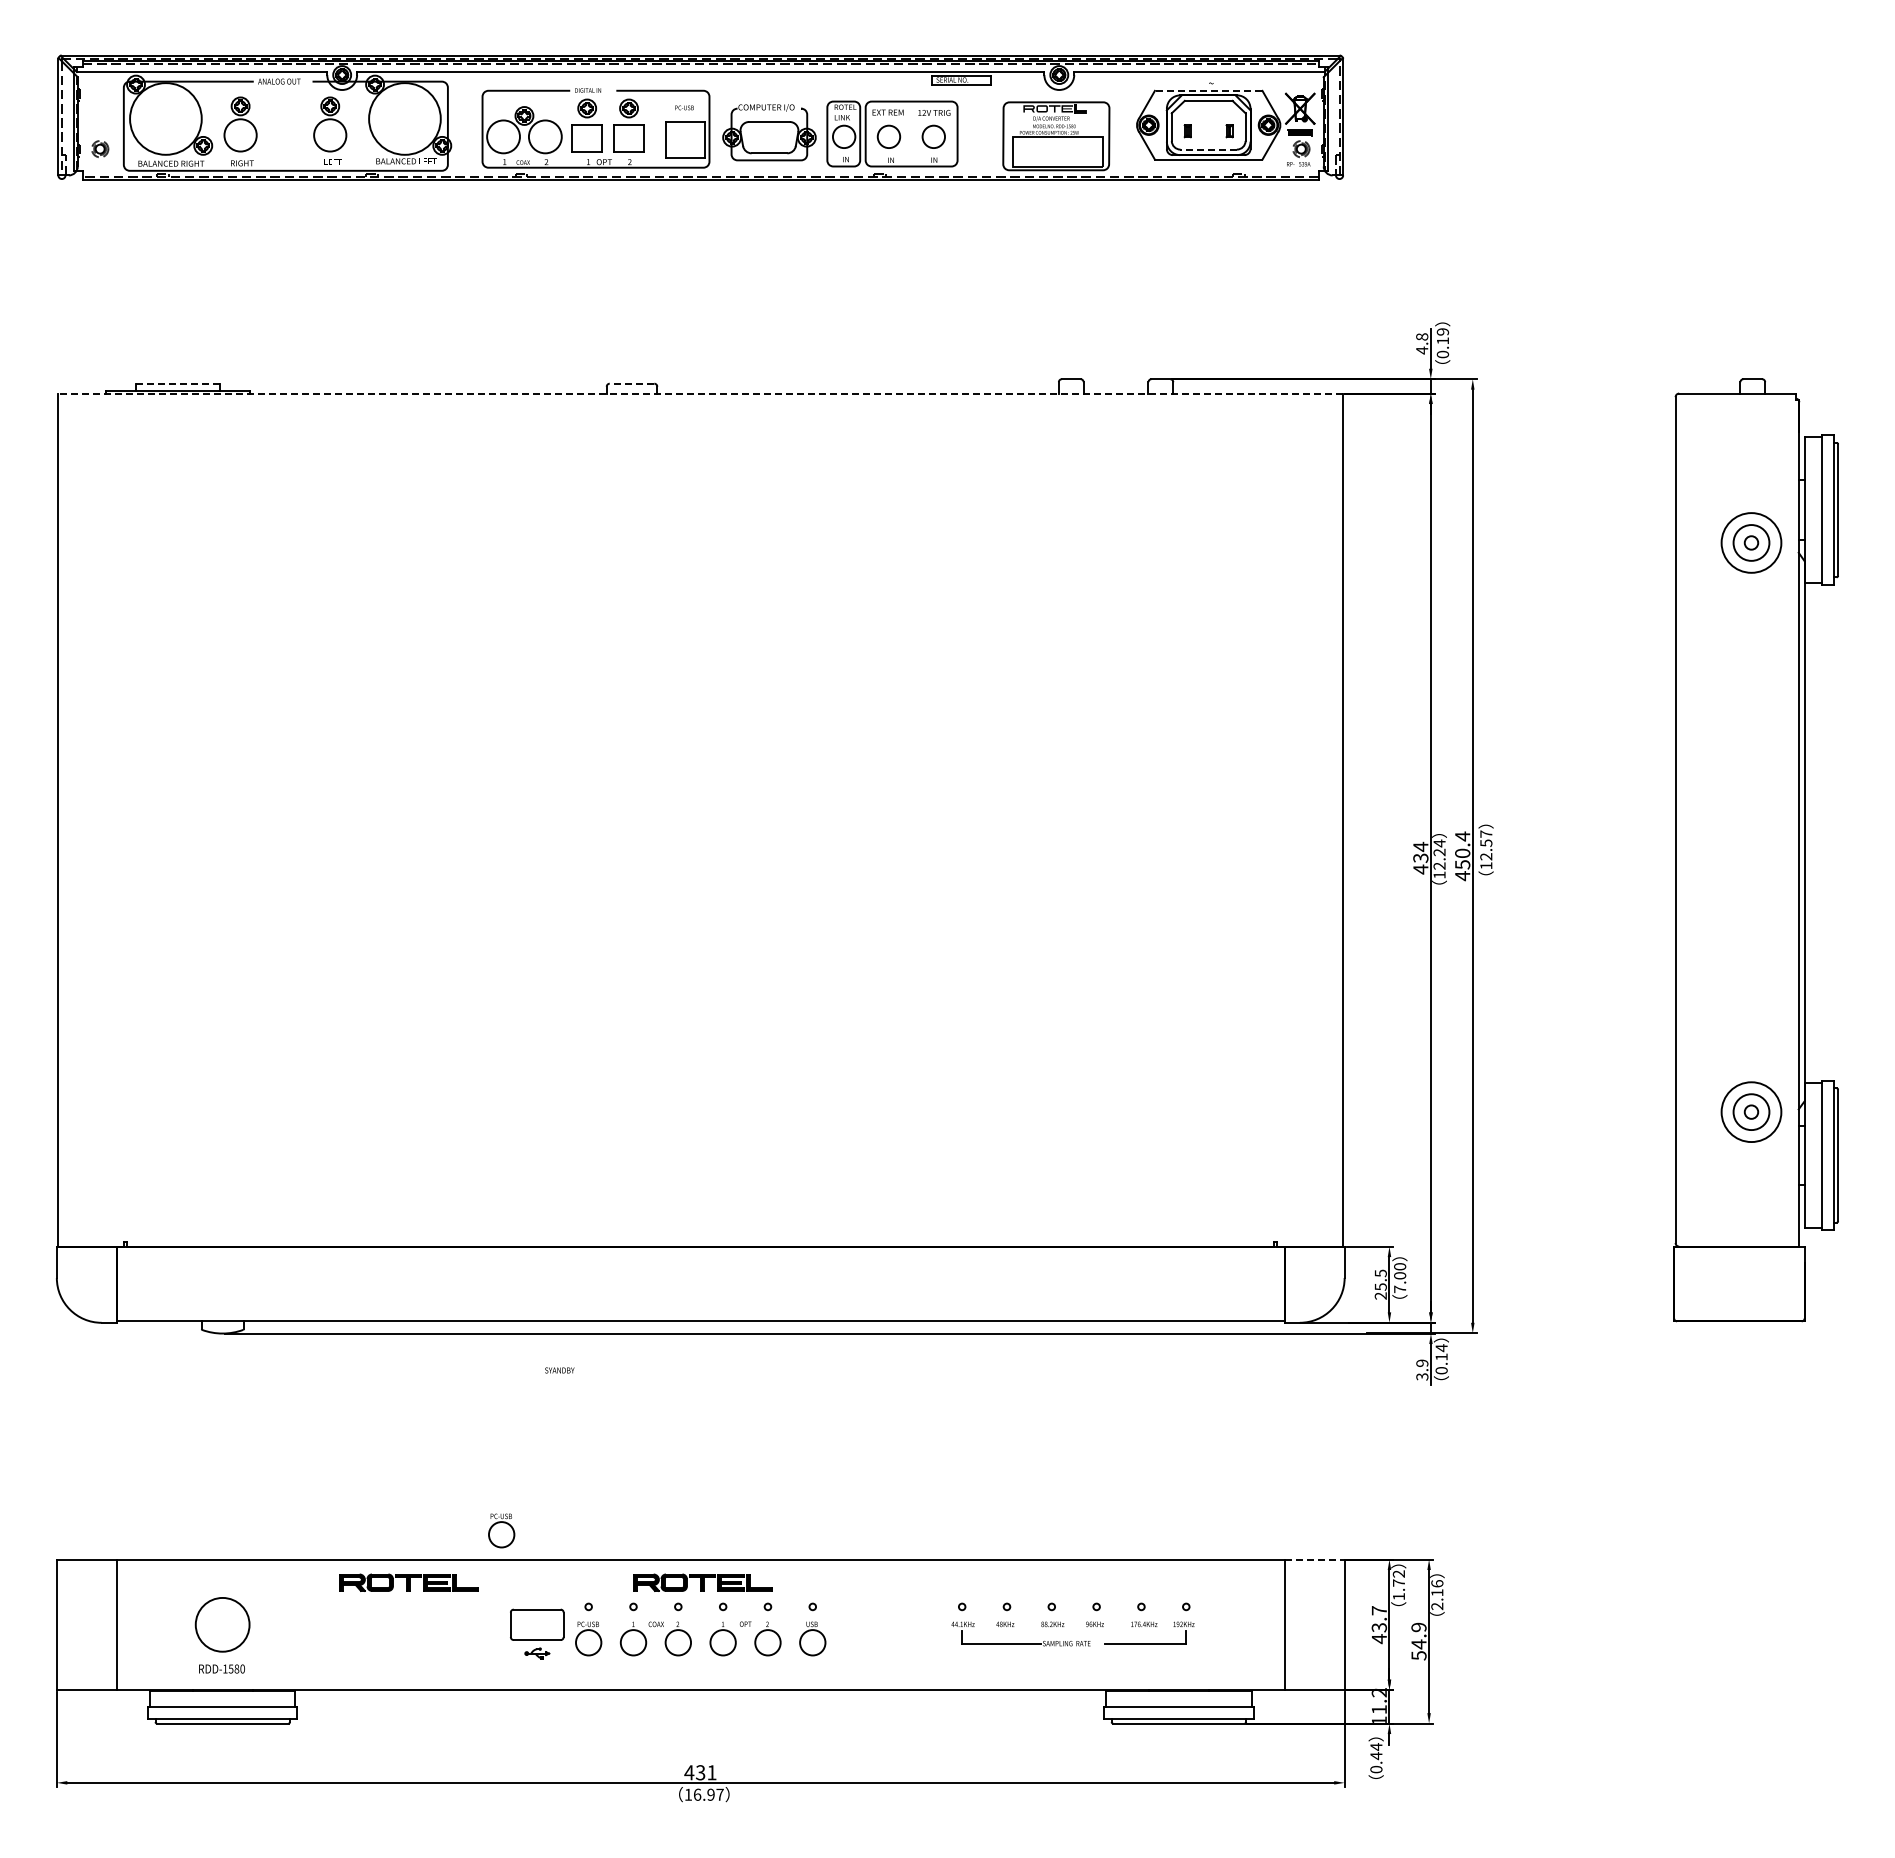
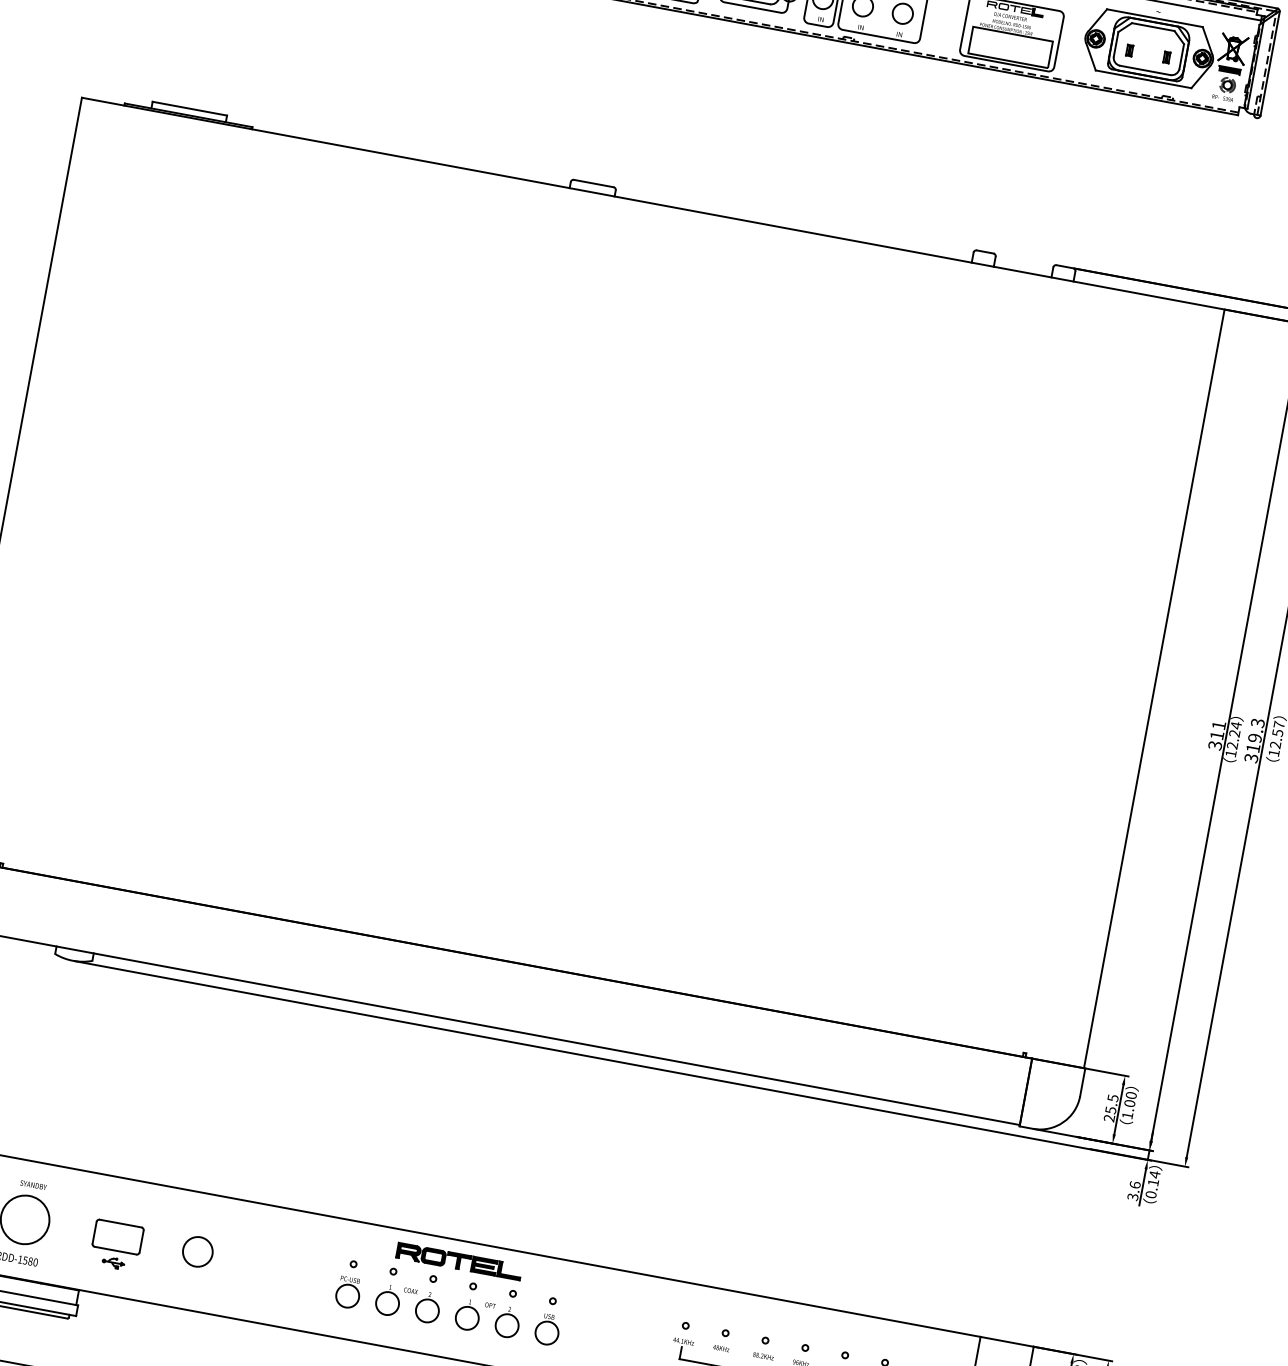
line: (1208, 90) -> (1154, 17), dashed -> solid
line: (1208, 149) -> (1145, 70), dashed -> solid
line: (177, 383) -> (189, 108), dashed -> solid
line: (631, 383) -> (593, 183), dashed -> solid
line: (700, 393) -> (653, 203), dashed -> solid
text: (1462, 856) -> (1254, 740), 450.4 -> 319.3
text: (1420, 857) -> (1216, 734), 434 -> 311
text: (1400, 1289) -> (1127, 1115), 7.00 -> 1.00
text: (1422, 1362) -> (1135, 1184), 3.9 -> 3.6
text: (559, 1370) -> (33, 1185), moved
part: (501, 1530) -> (288, 1181), removed
line: (1314, 1559) -> (1006, 1341), dashed -> solid
part: (408, 1582) -> (197, 1212), removed
circle: (416, 1624) -> (197, 1251), added
part: (537, 1633) -> (116, 1244), moved

